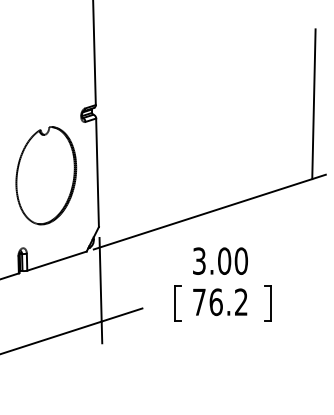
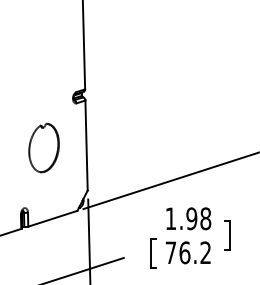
part: (46, 175) -> (44, 147), size x0.6
text: (220, 260) -> (188, 218), 3.00 -> 1.98
part: (267, 303) -> (227, 235), moved

